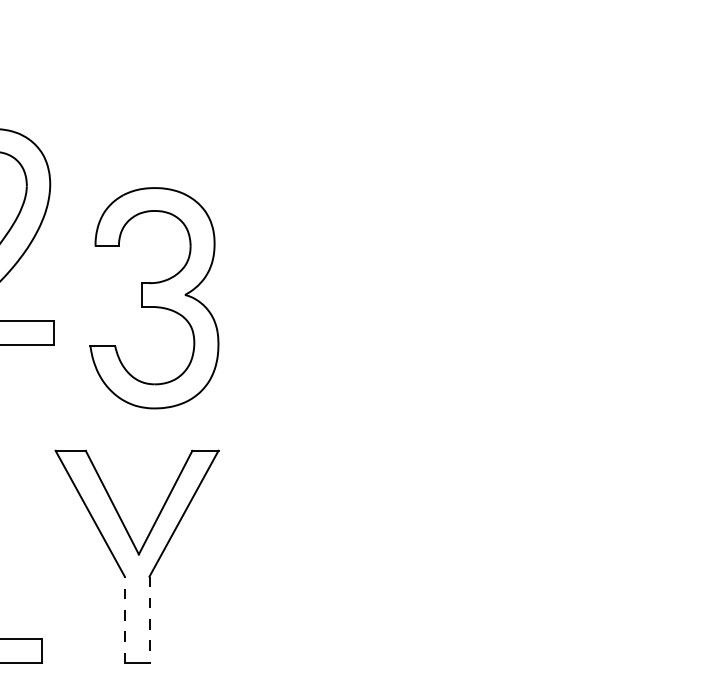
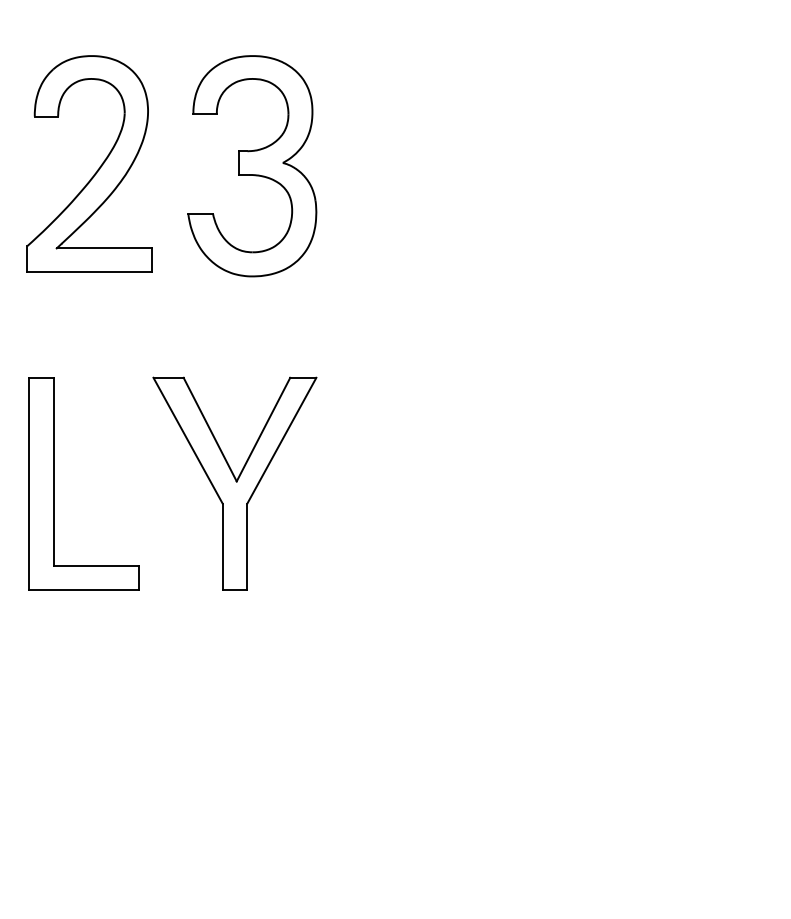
part: (154, 298) -> (252, 166), moved
line: (124, 619) -> (222, 546), dashed -> solid
line: (149, 620) -> (247, 547), dashed -> solid

